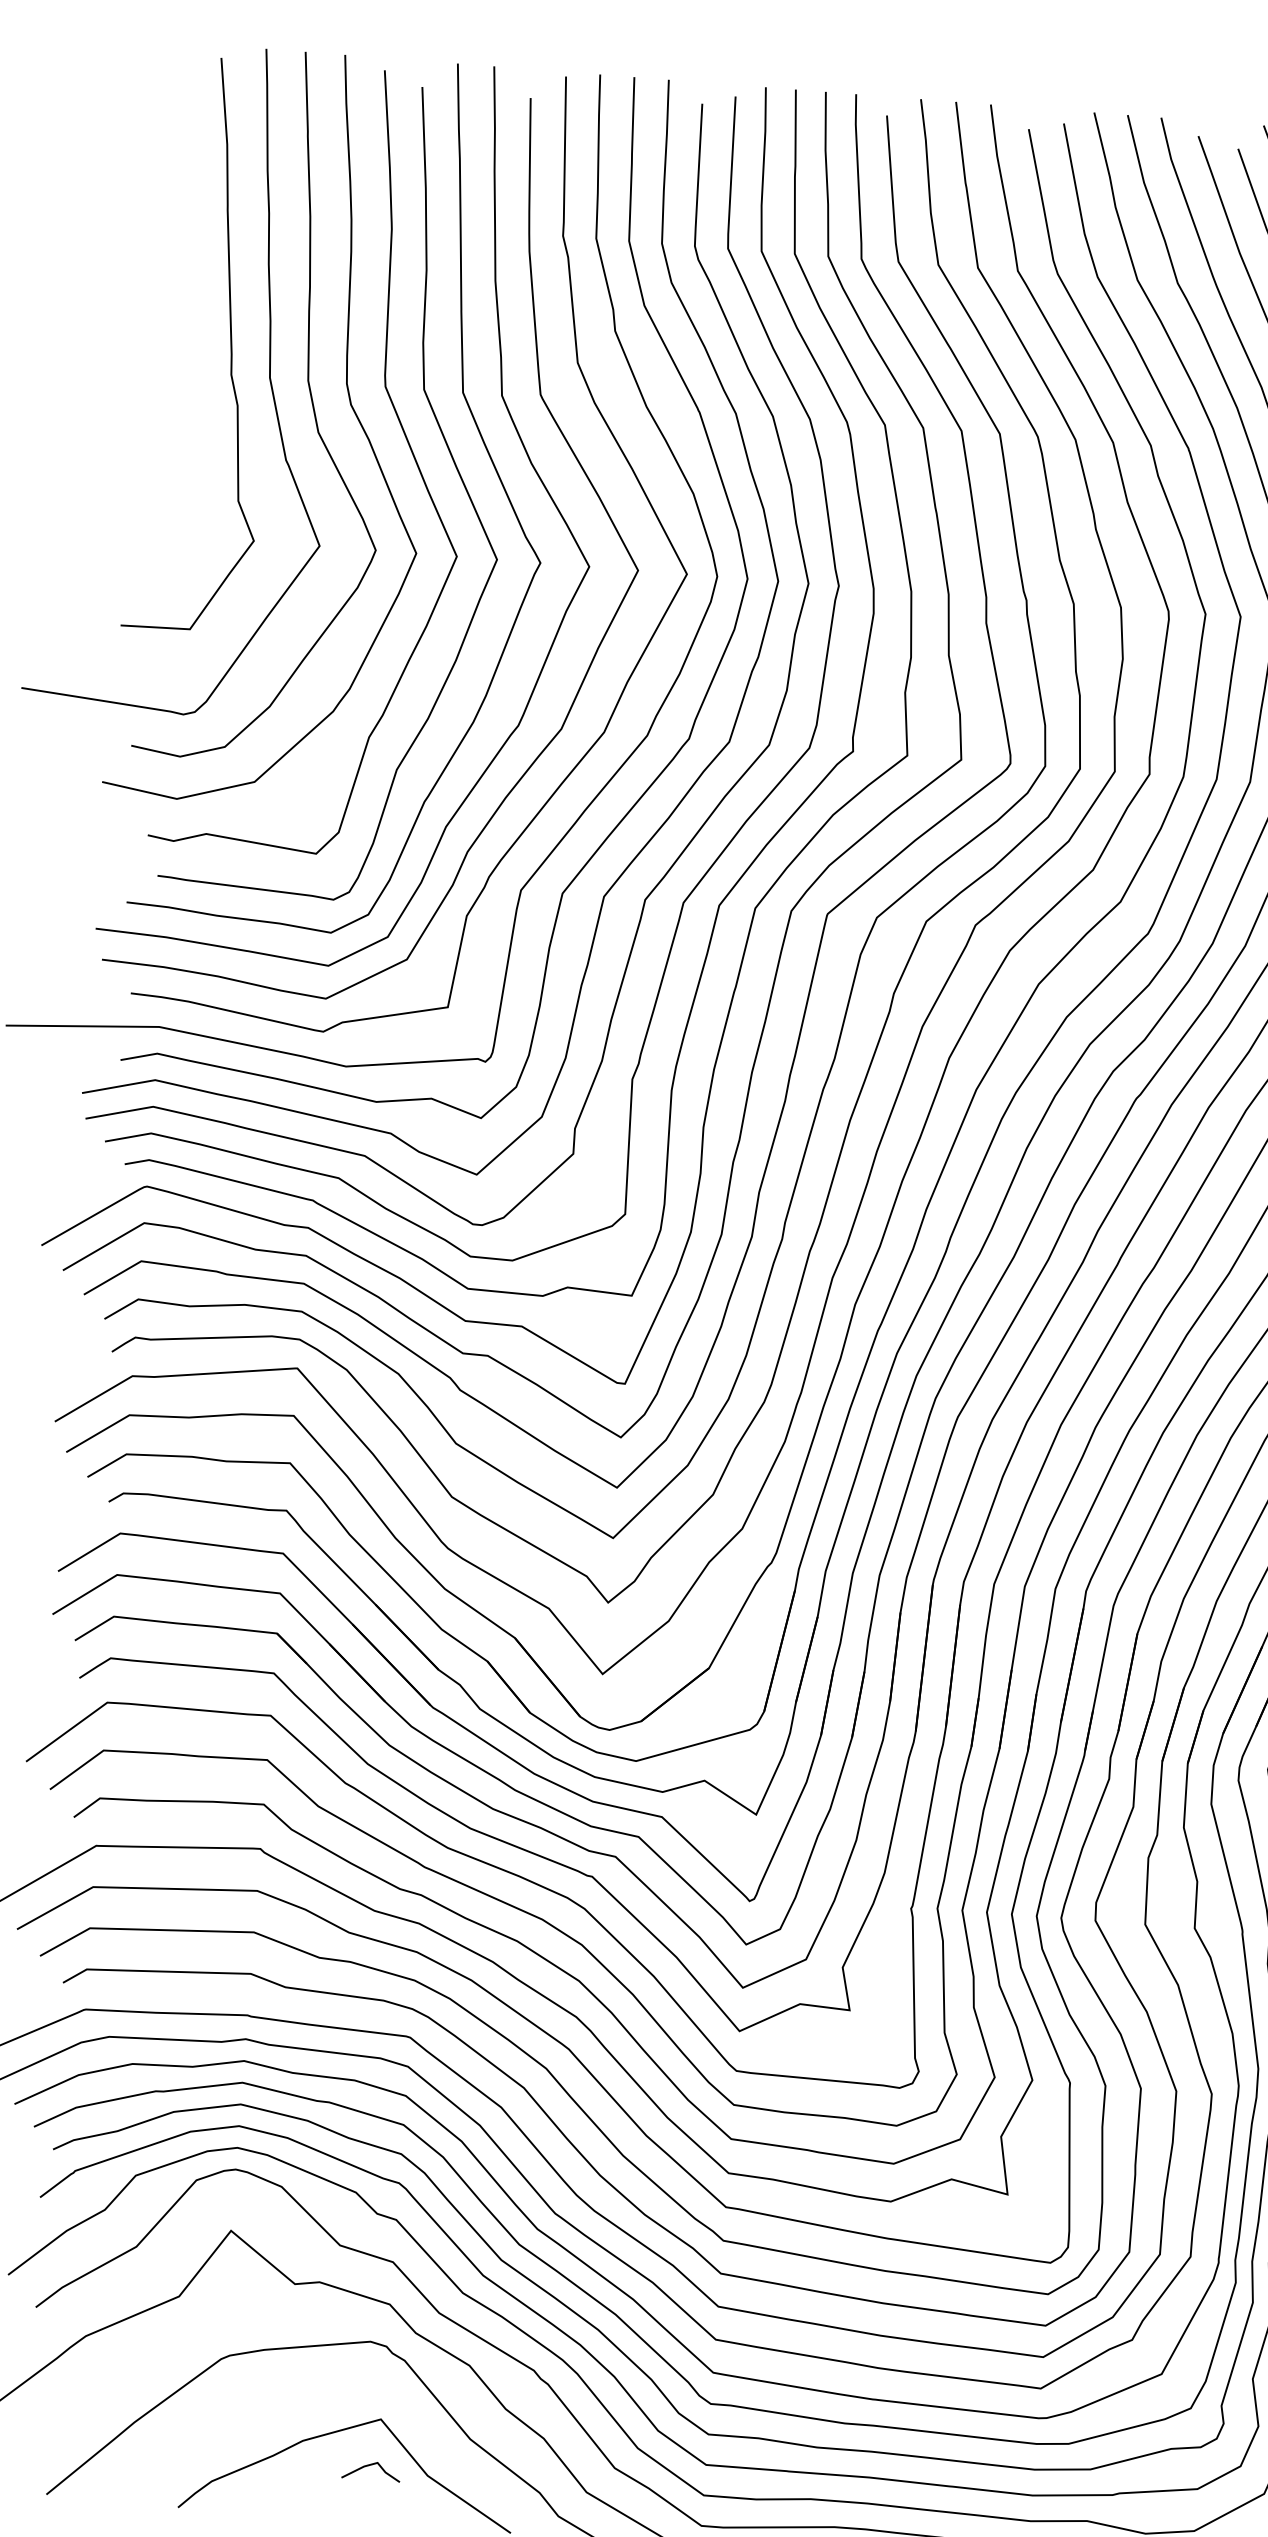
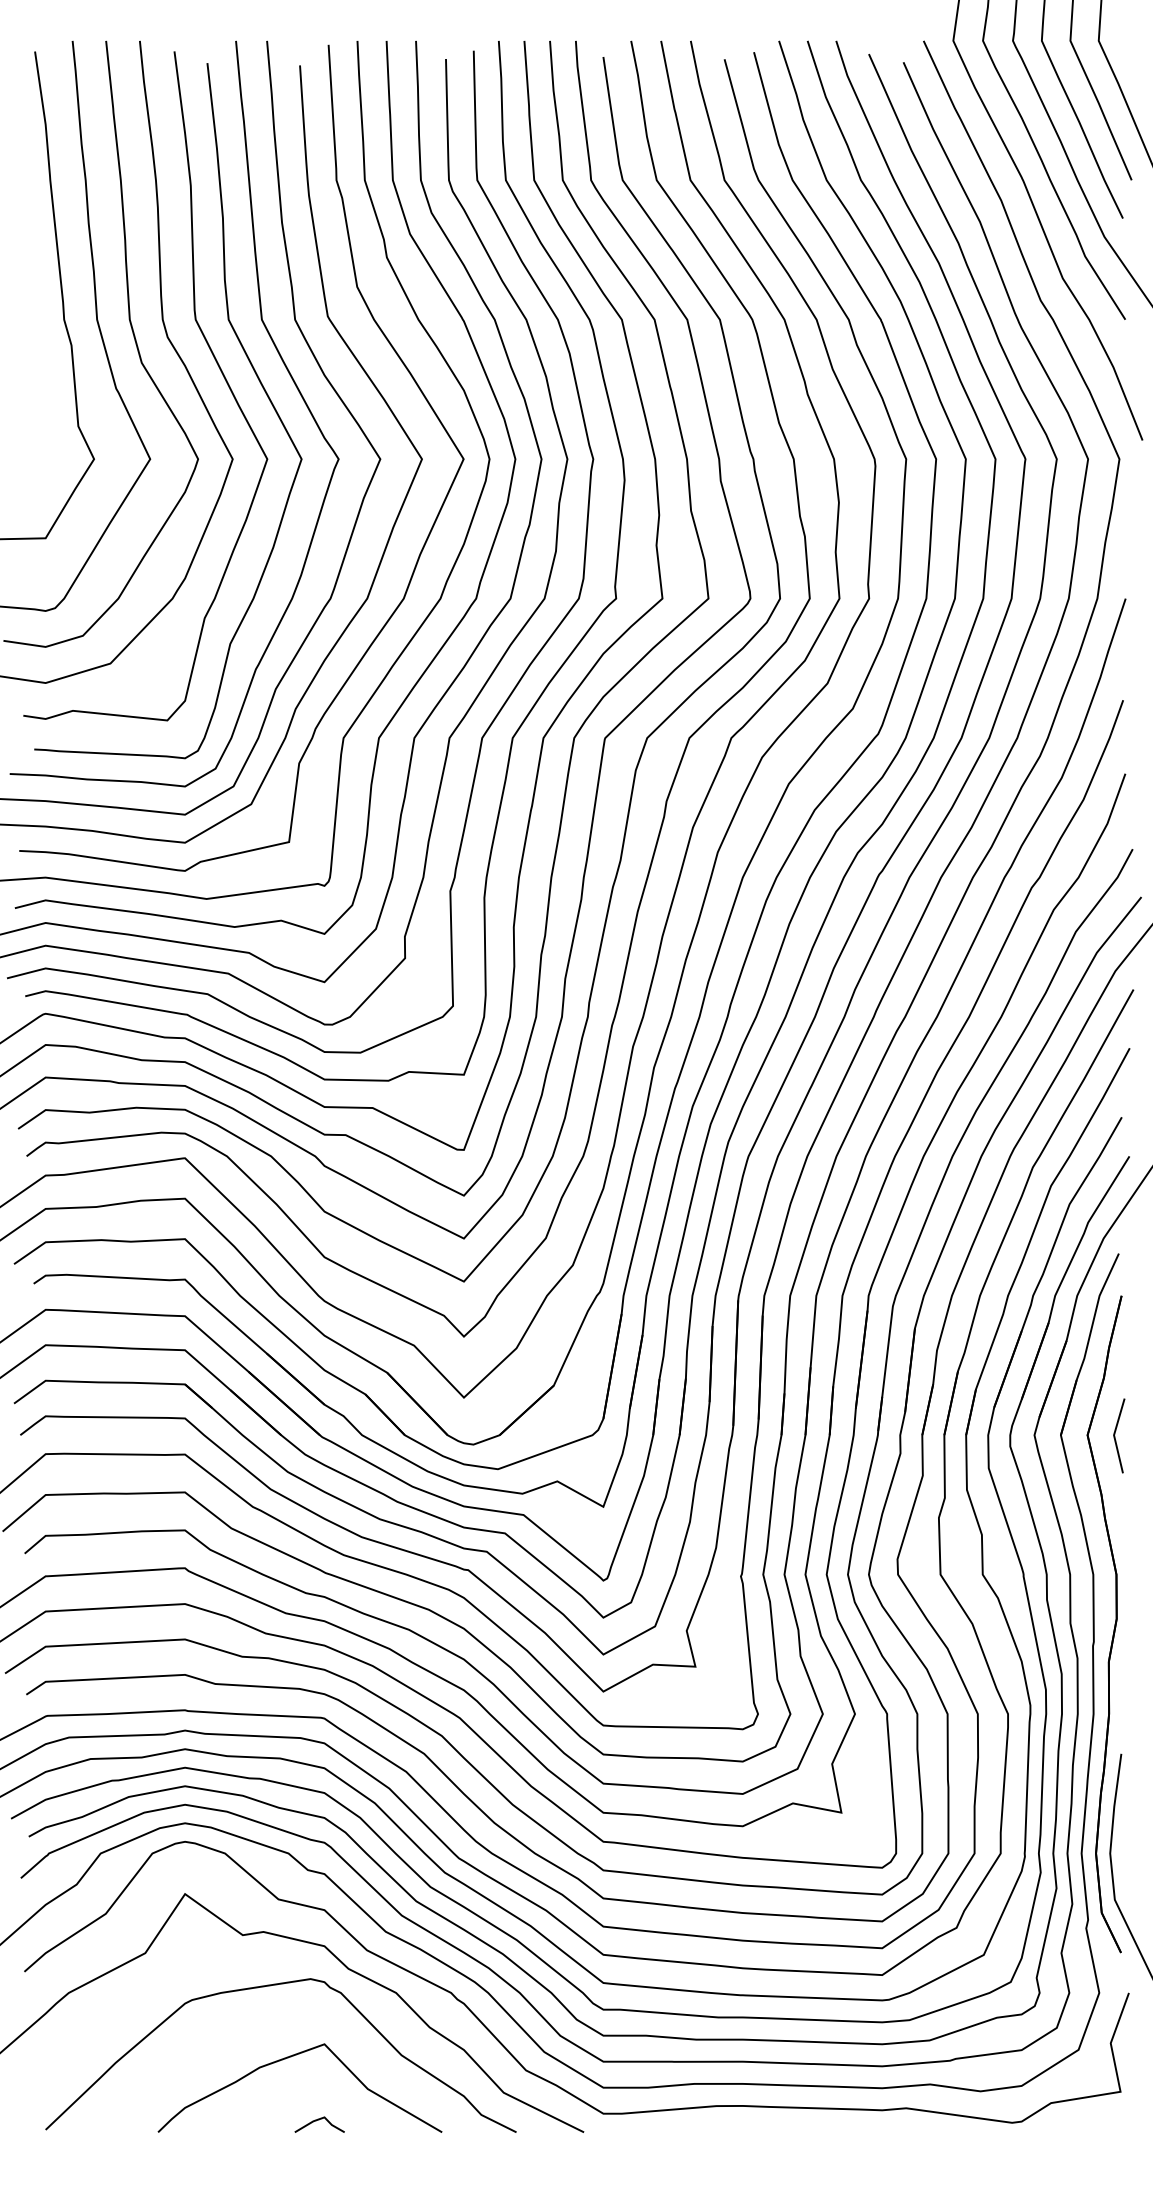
line: (371, 2466) -> (319, 2120), moved

